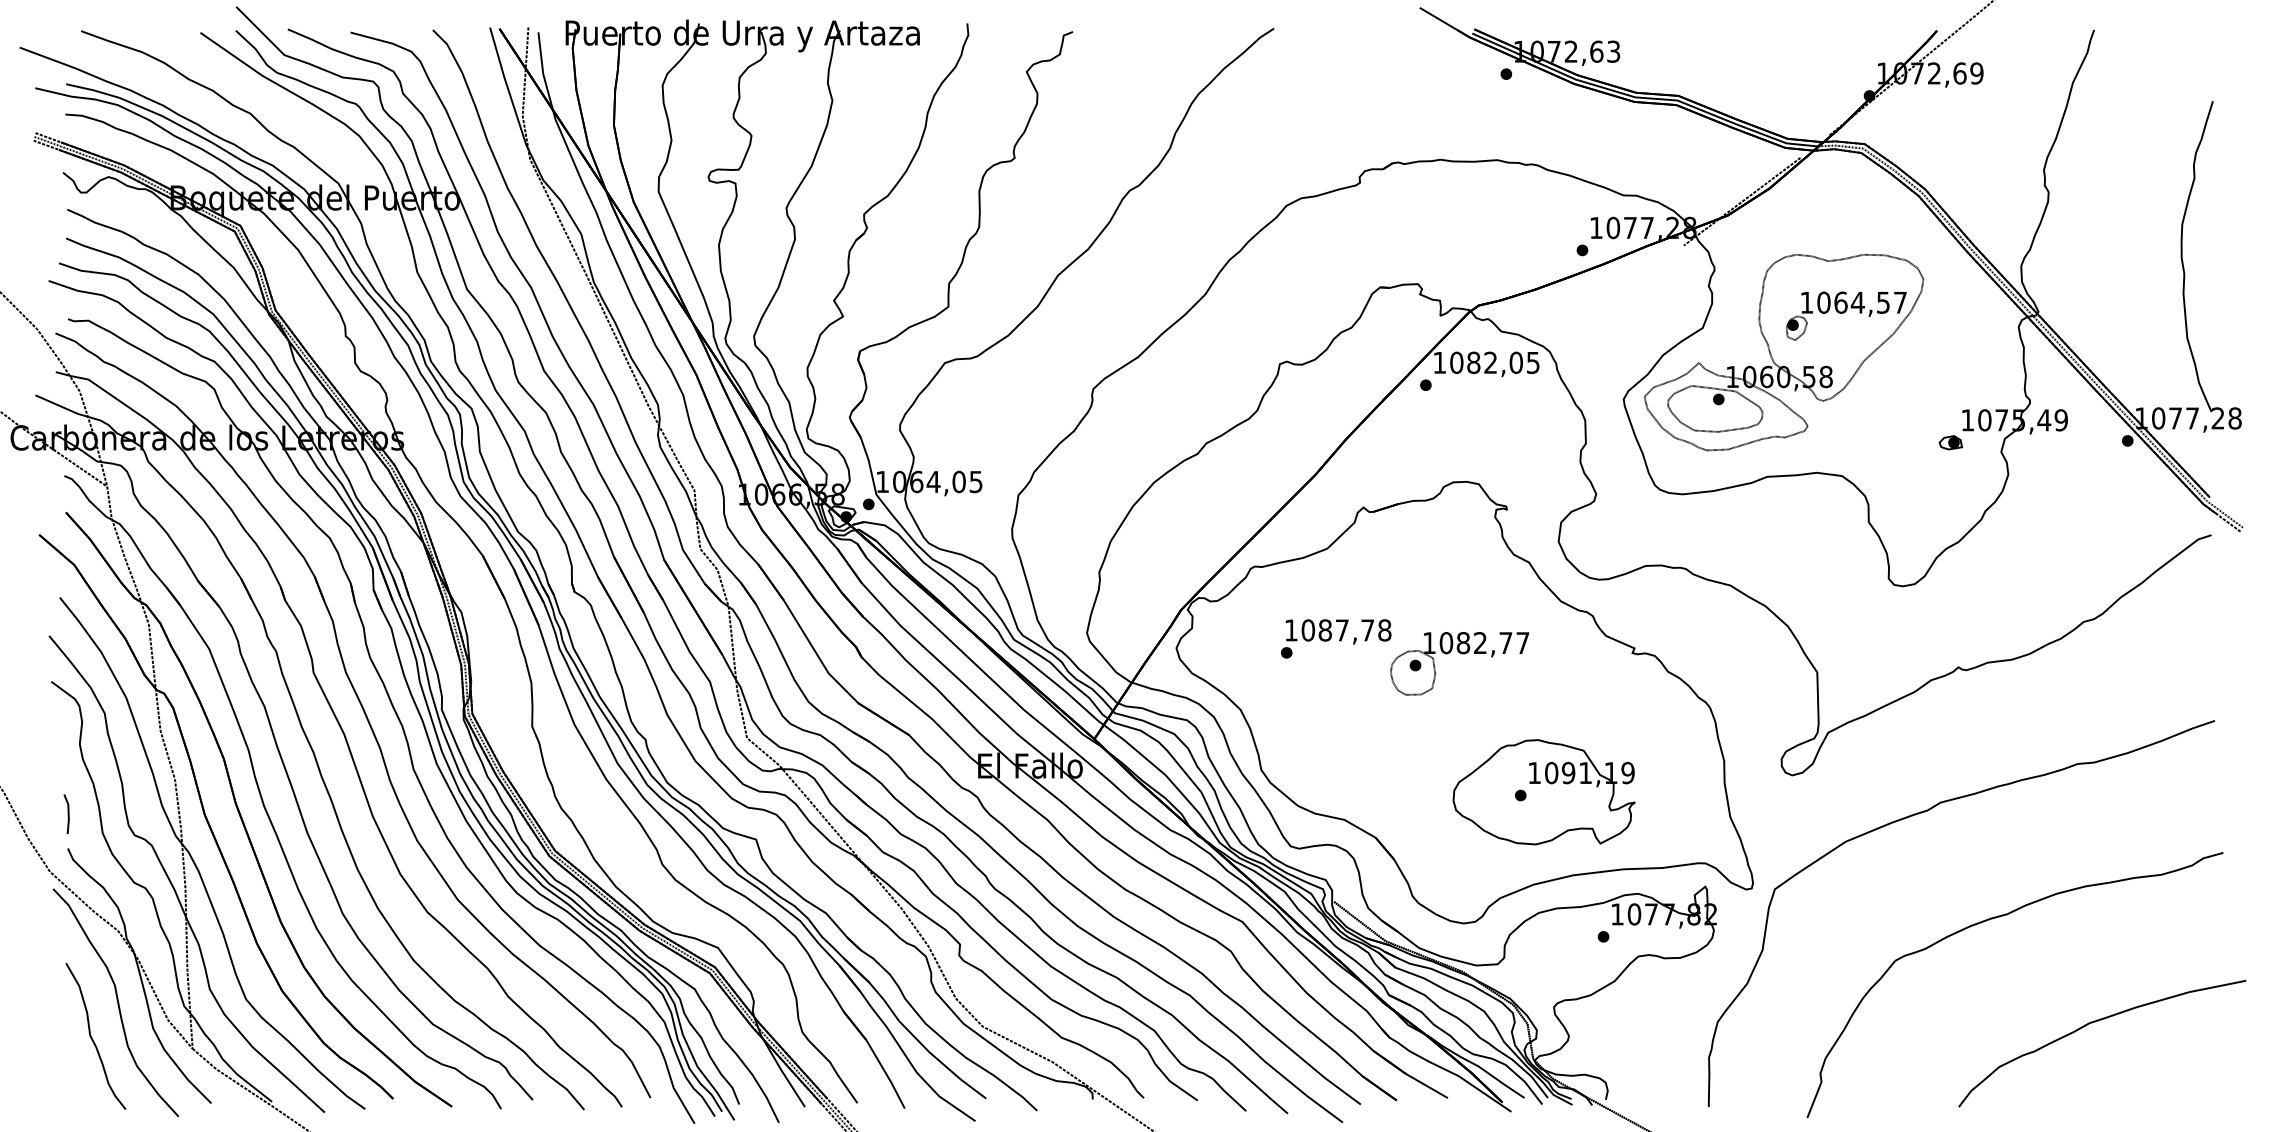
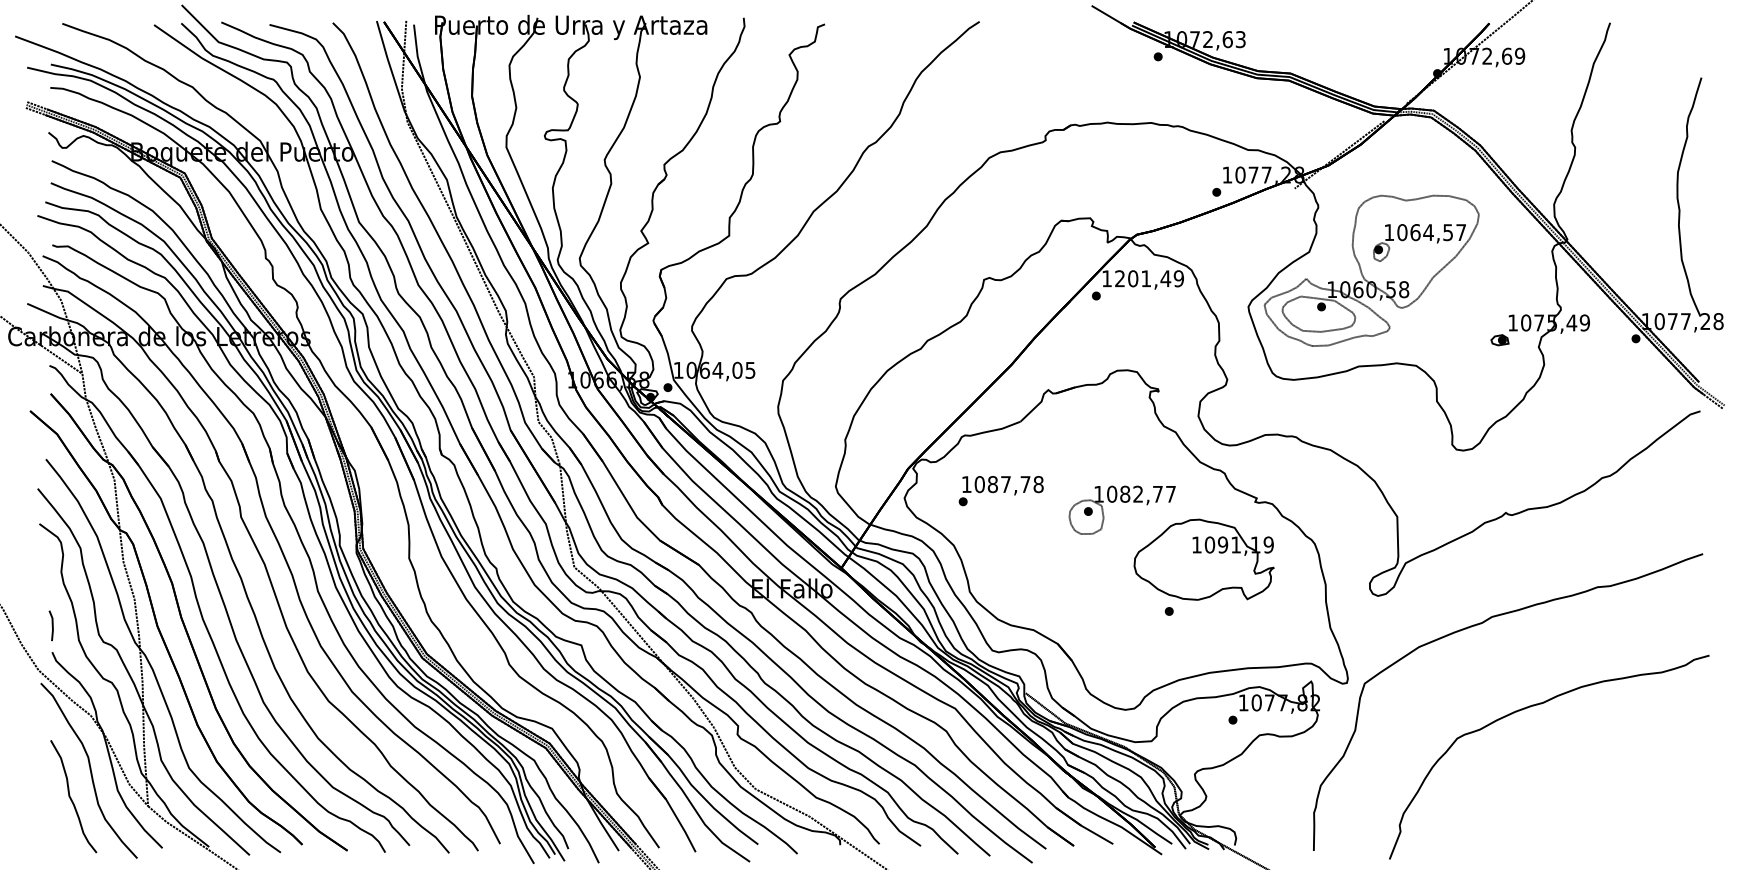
text: (1494, 362) -> (1149, 278), 1082,05 -> 1201,49
text: (1336, 638) -> (1001, 490), moved
part: (1543, 792) -> (1203, 559), moved
curve: (2095, 1022) -> (1611, 786), removed

